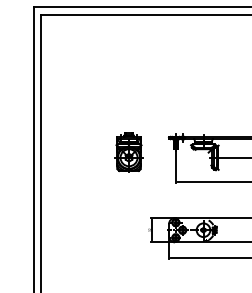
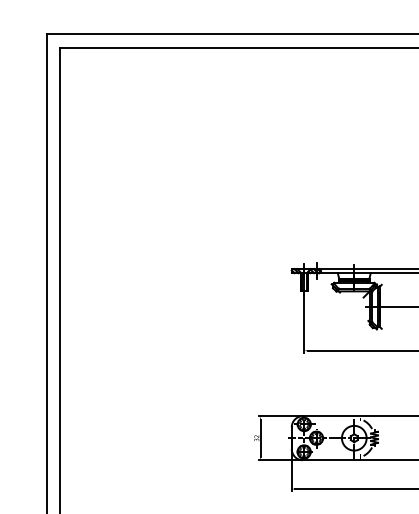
part: (128, 152) -> (218, 297), removed

